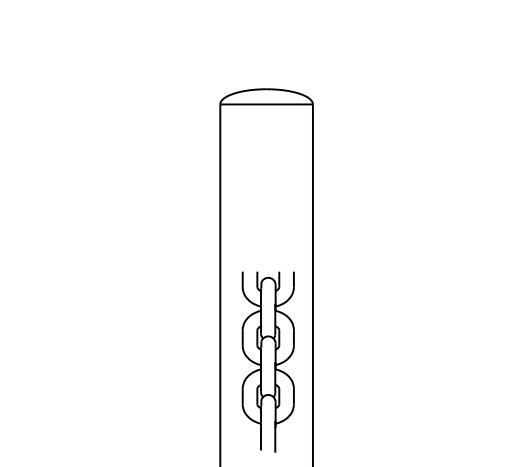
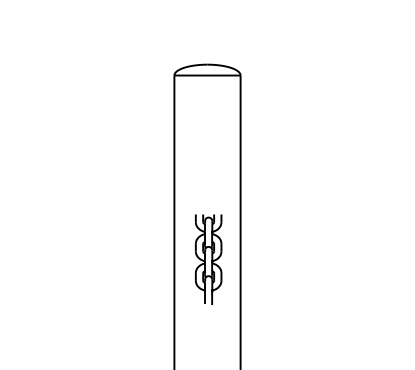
part: (268, 361) -> (208, 259), size x0.7

